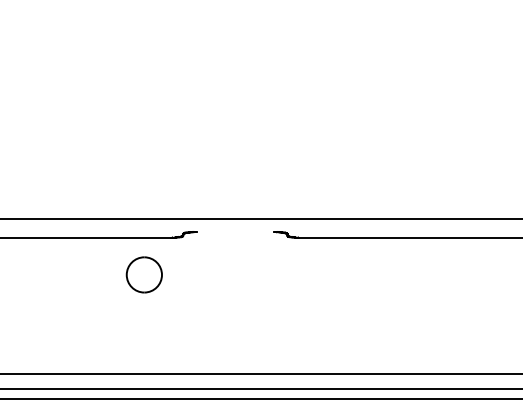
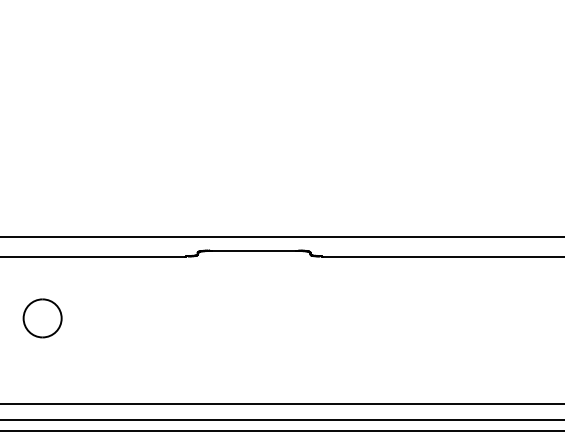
line: (235, 232) -> (254, 250), added
part: (143, 274) -> (41, 317), moved

